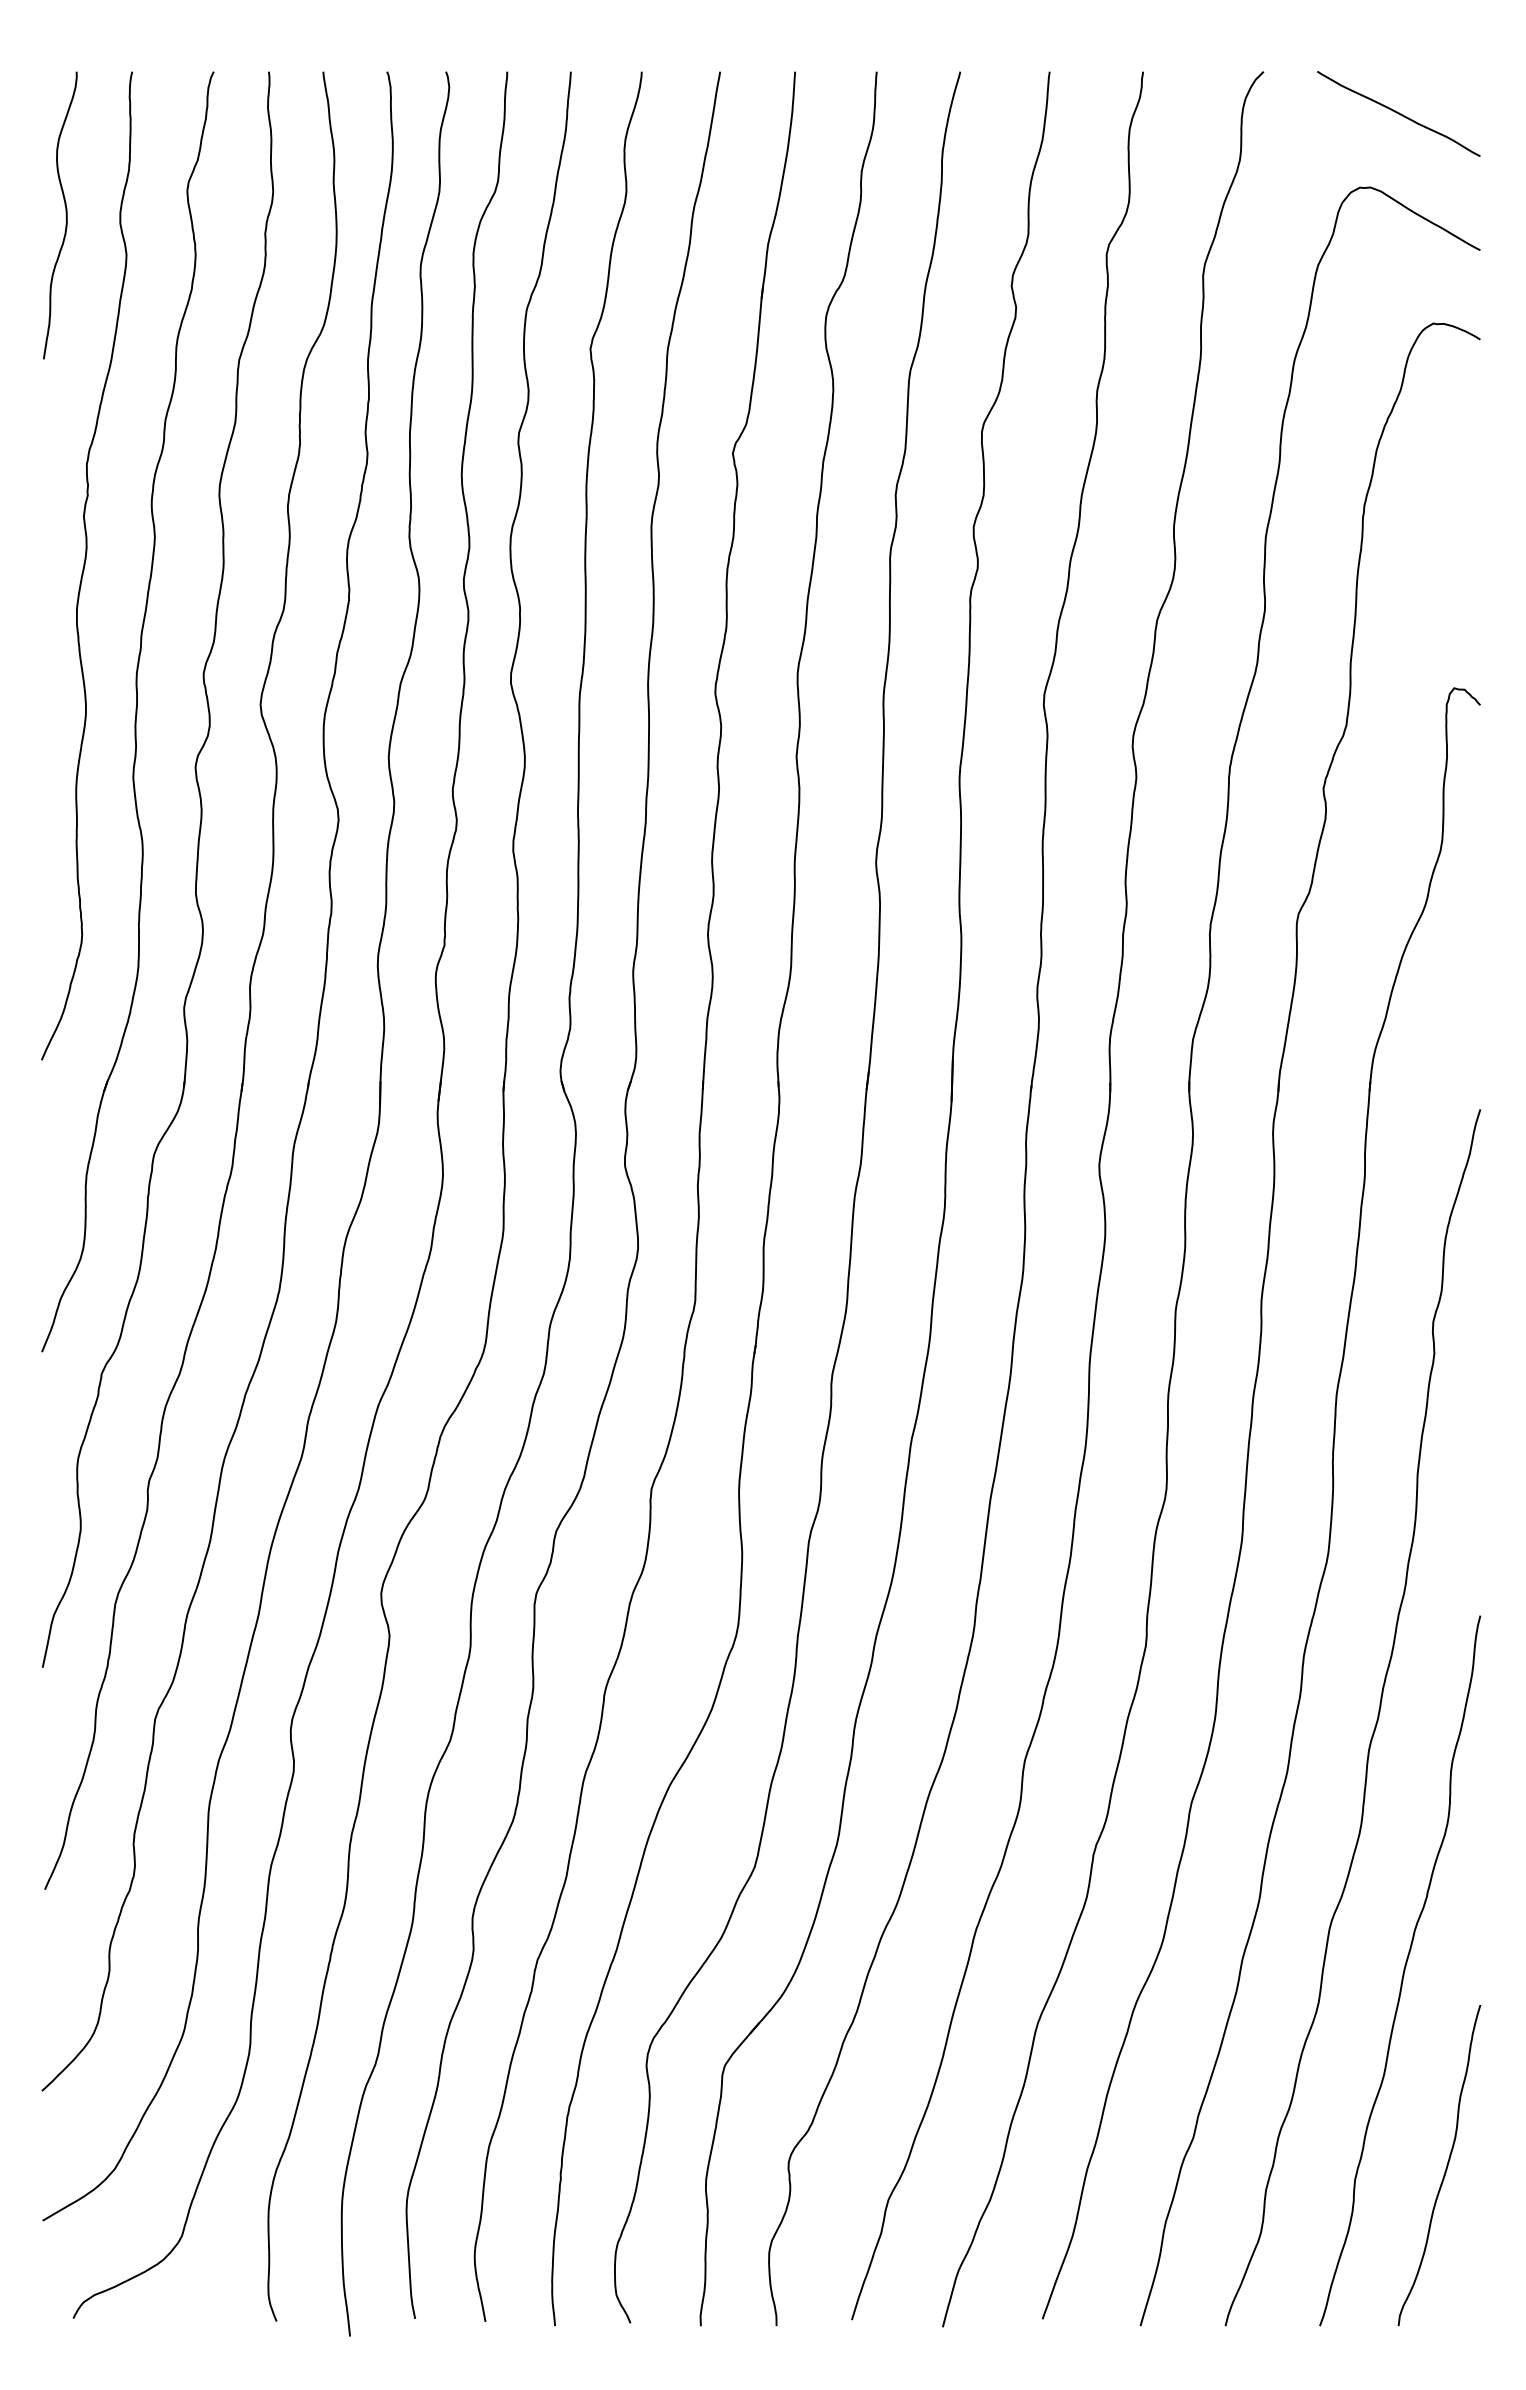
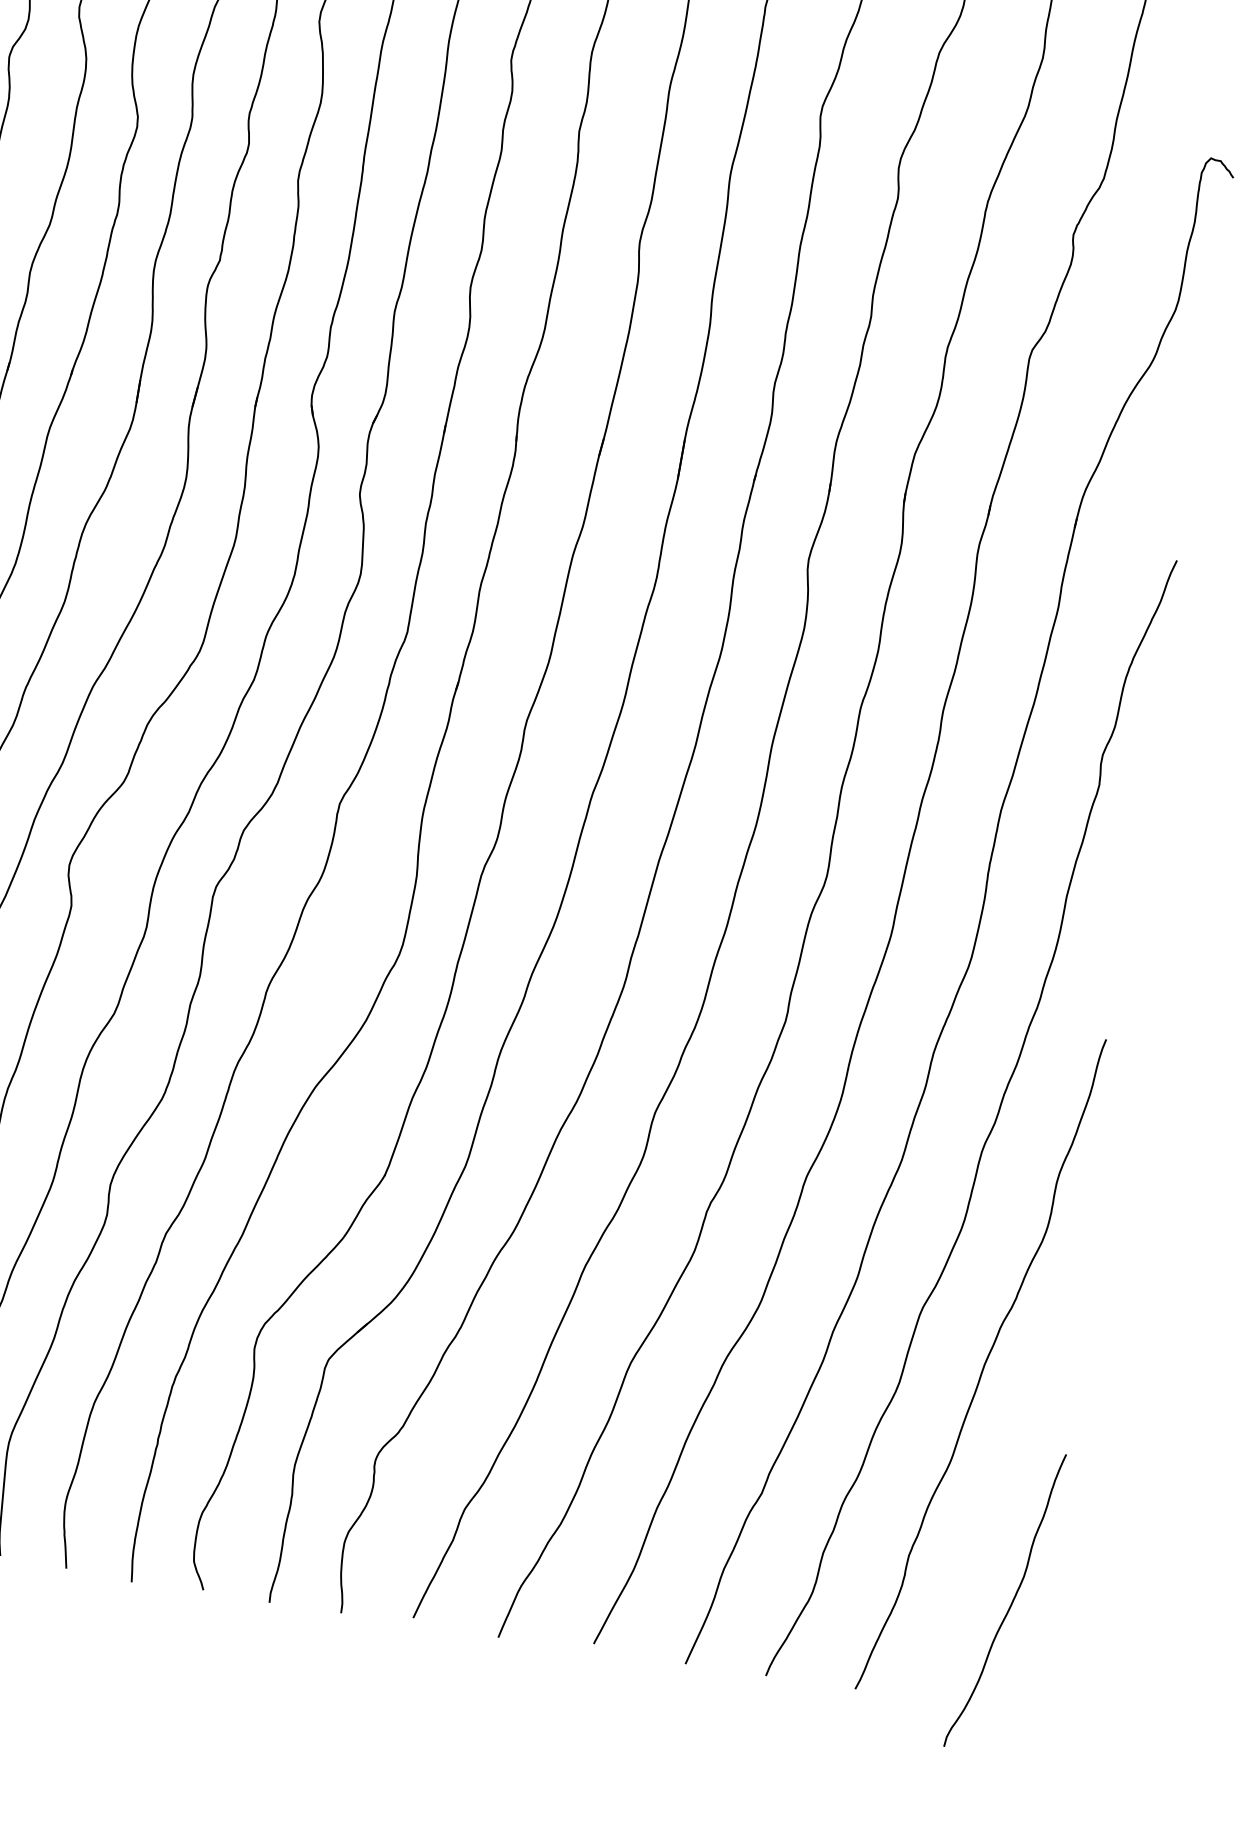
curve: (1445, 2168) -> (1010, 1604), moved

